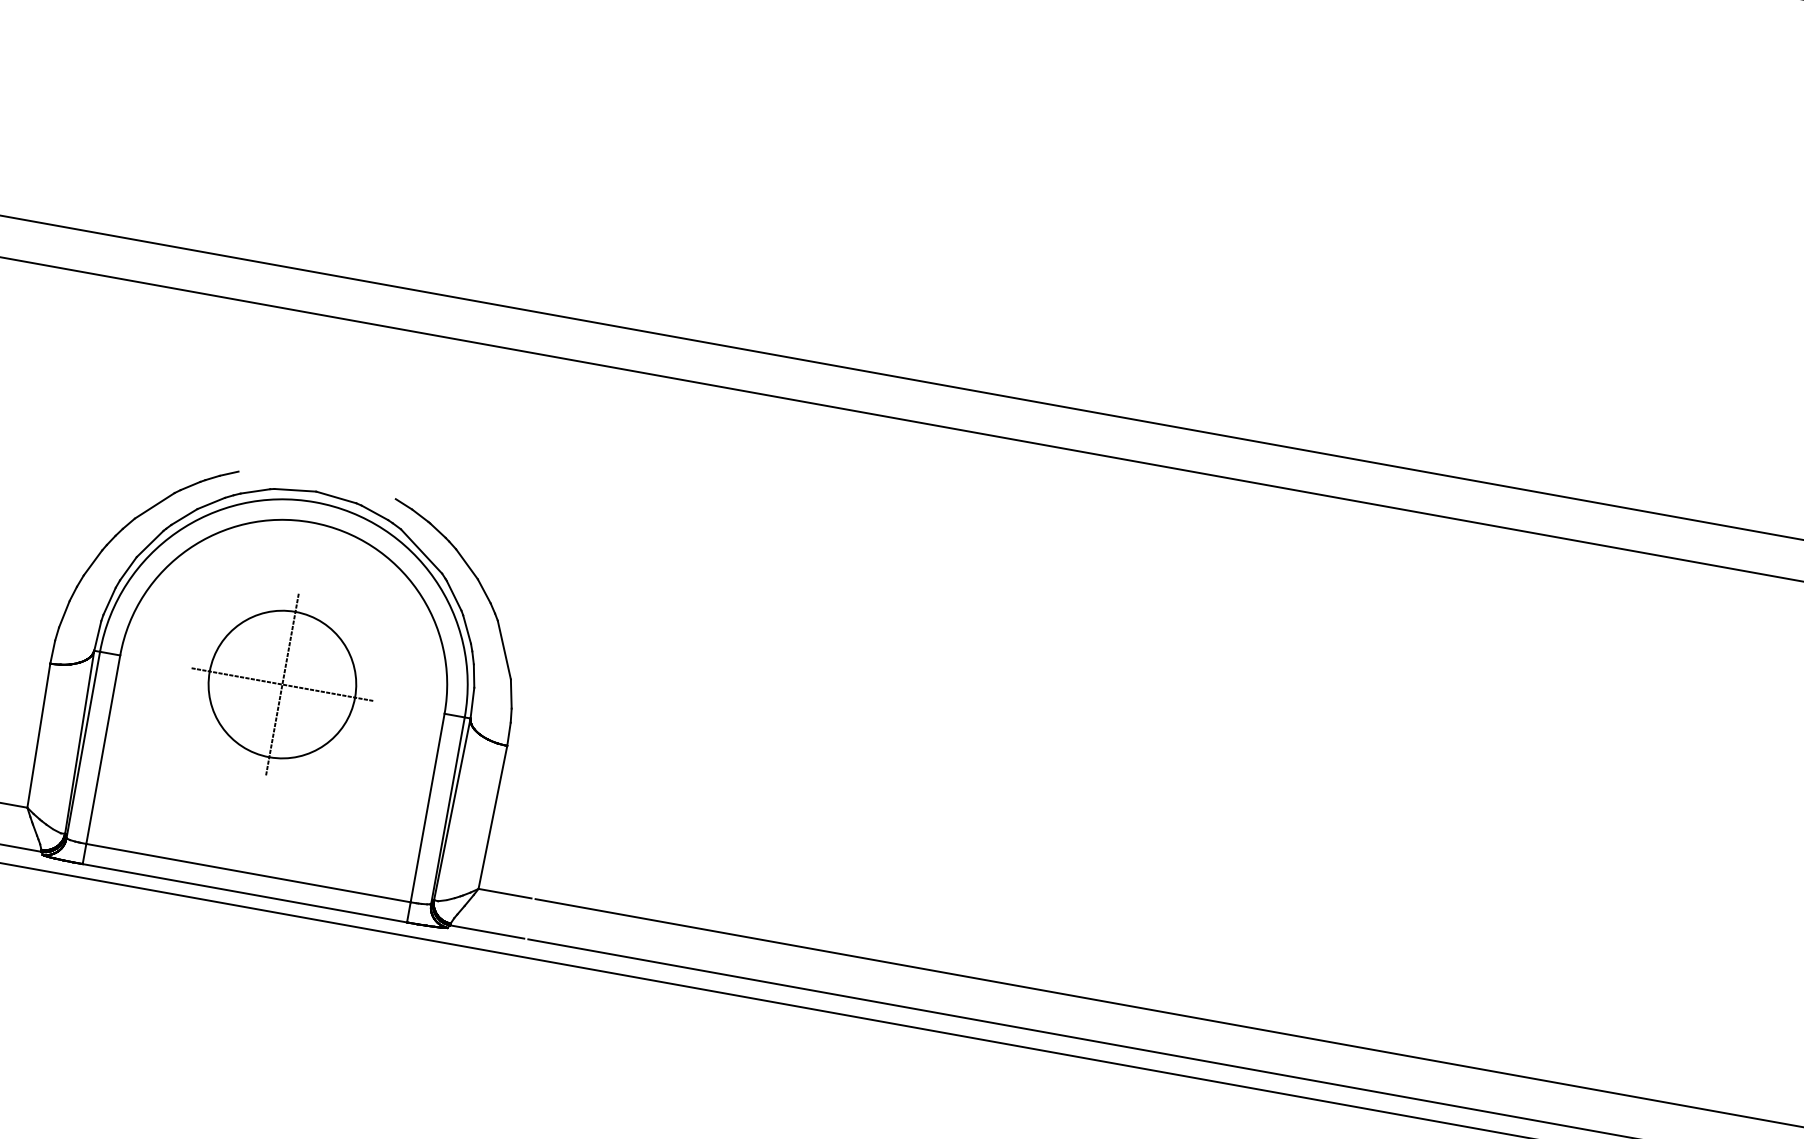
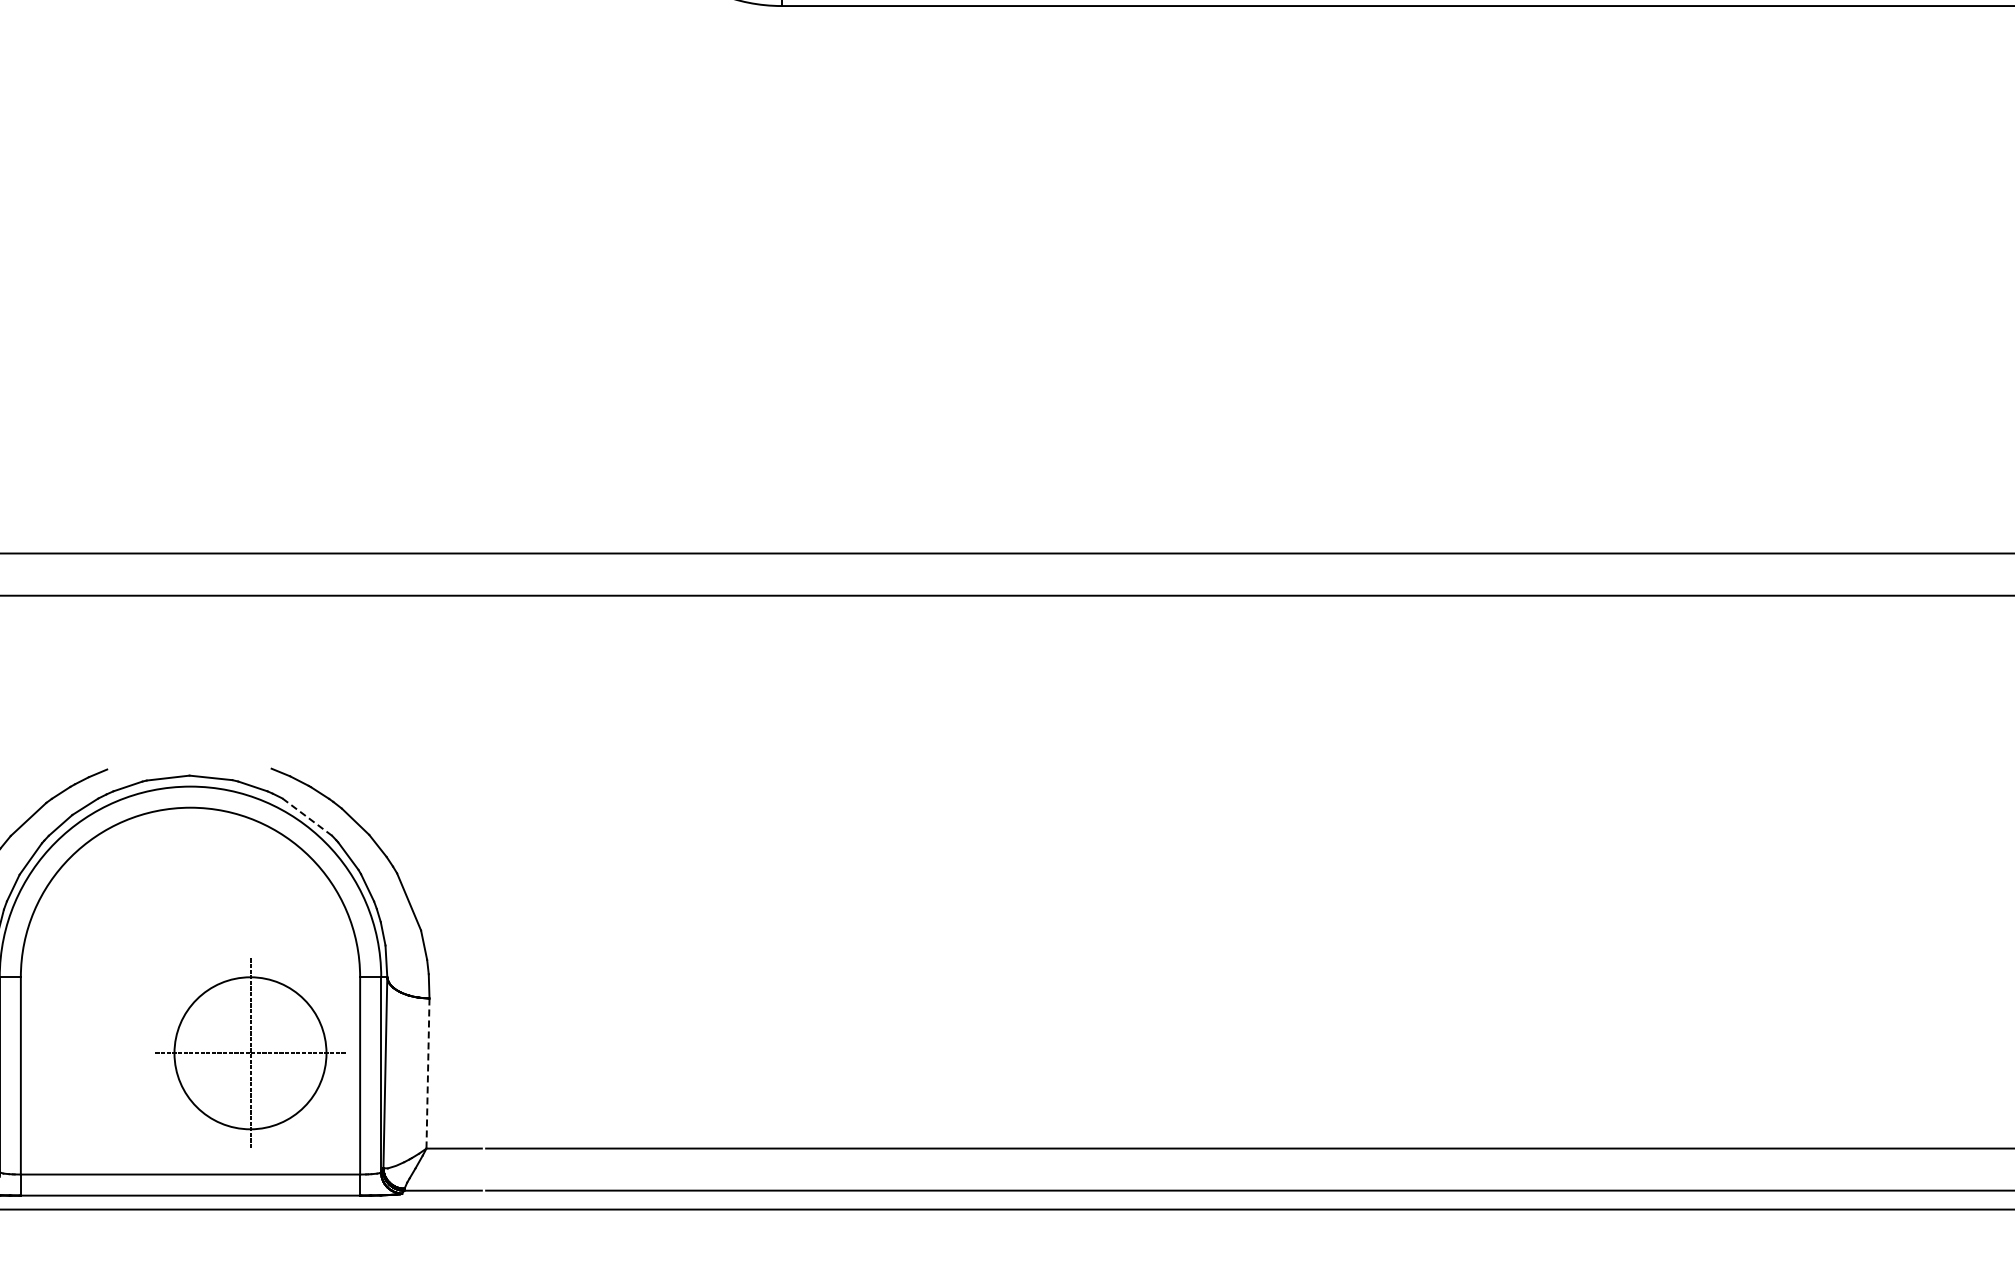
line: (420, 550) -> (306, 816), solid -> dashed
part: (282, 683) -> (250, 1052), moved
line: (492, 818) -> (427, 1074), solid -> dashed

